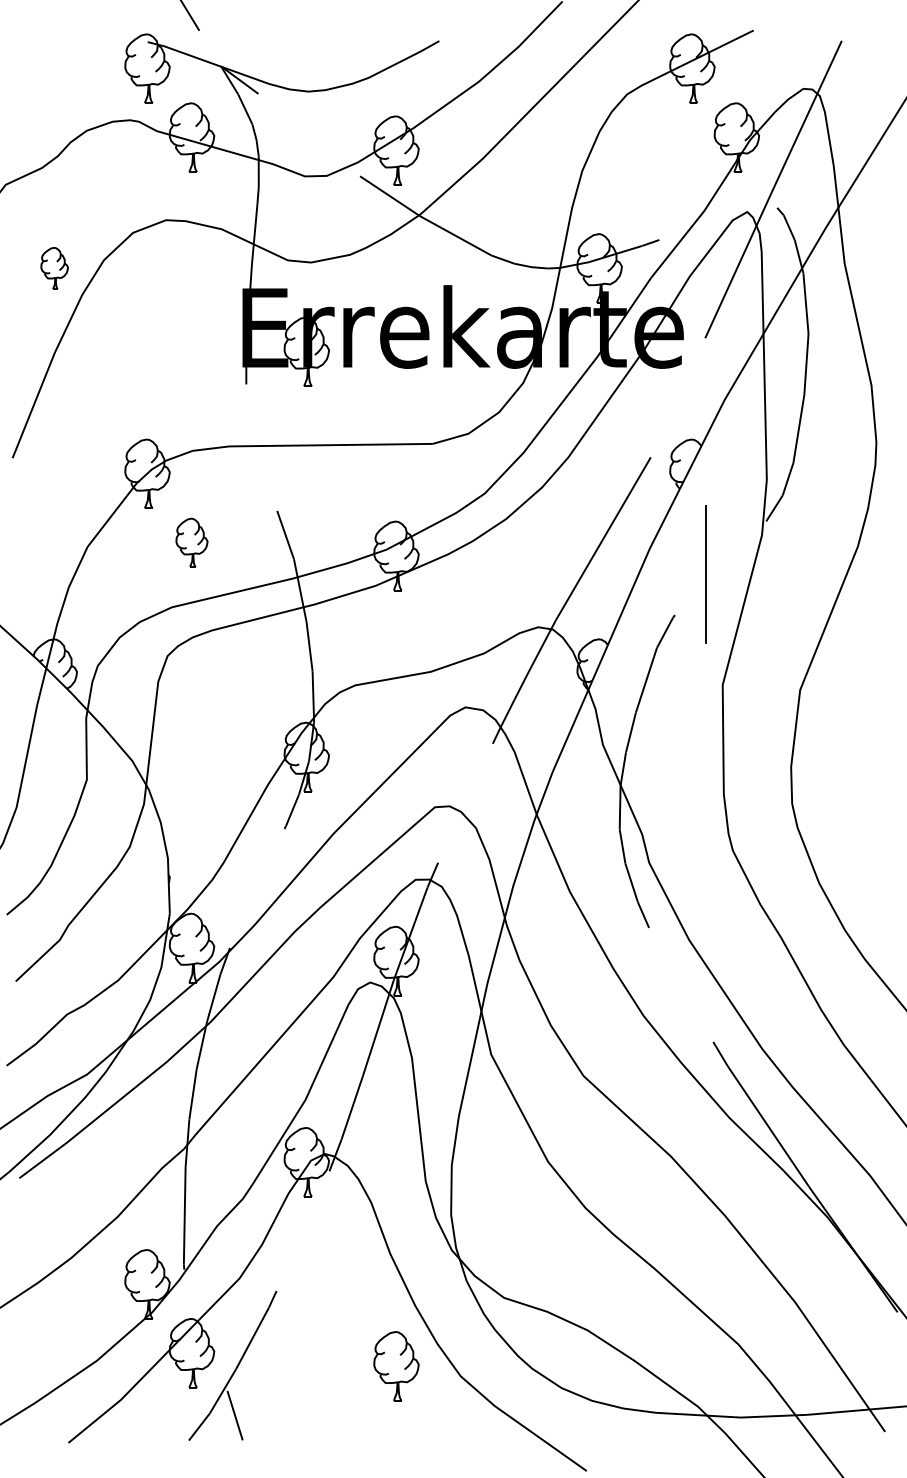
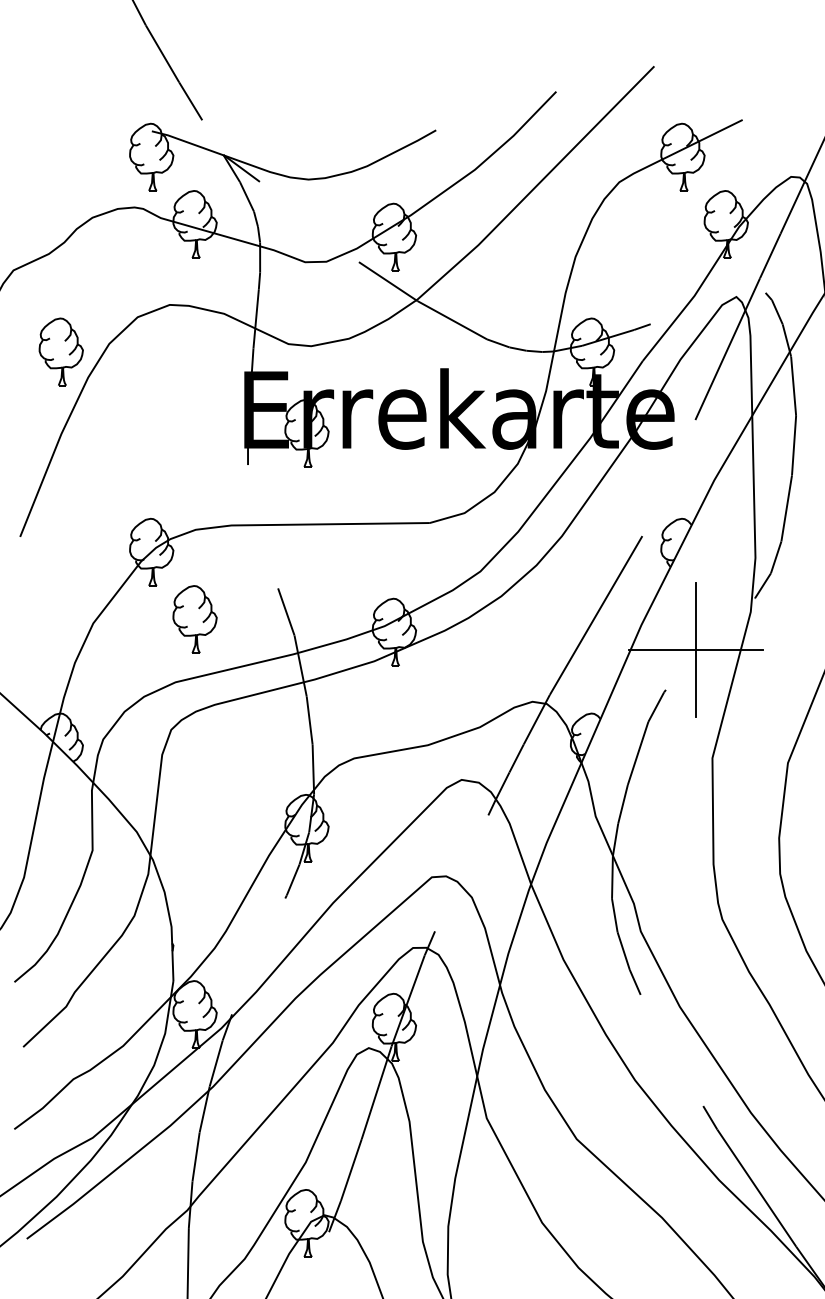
part: (54, 268) -> (61, 352), size x1.67
part: (191, 542) -> (194, 619), size x1.43
line: (705, 574) -> (695, 650), added

